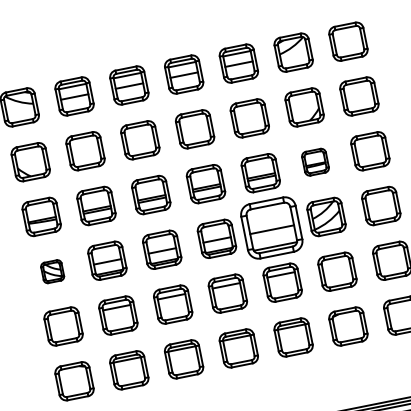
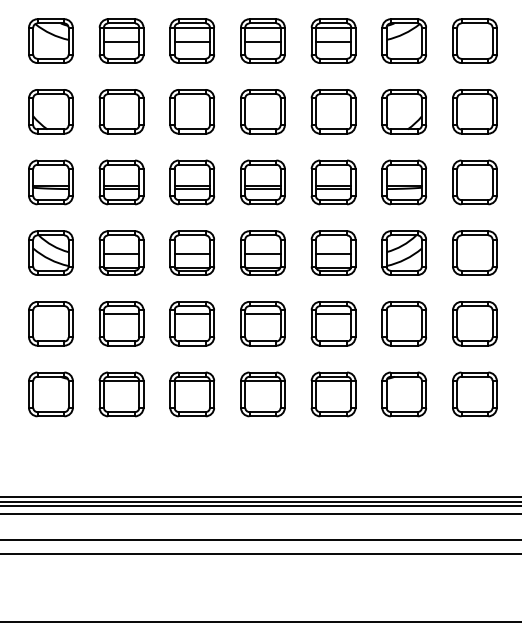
part: (314, 162) -> (403, 182), size x1.43
part: (271, 227) -> (333, 252), size x0.62
part: (52, 271) -> (50, 252), size x1.67

